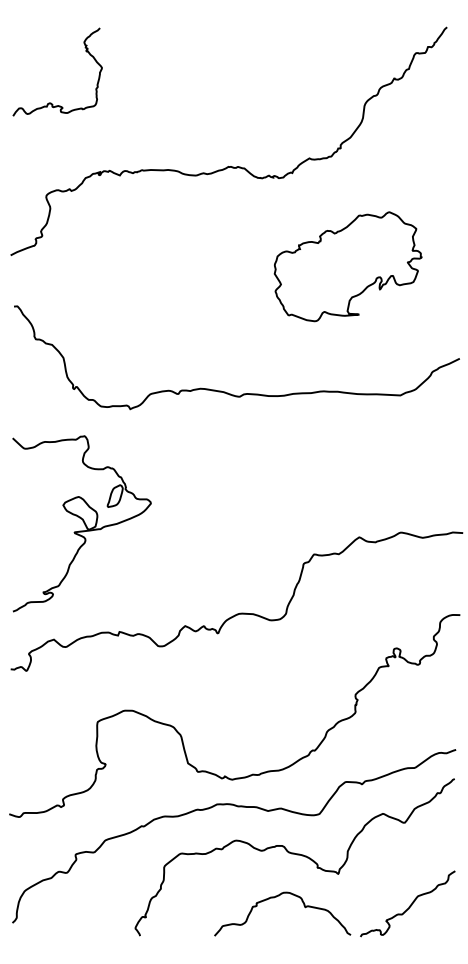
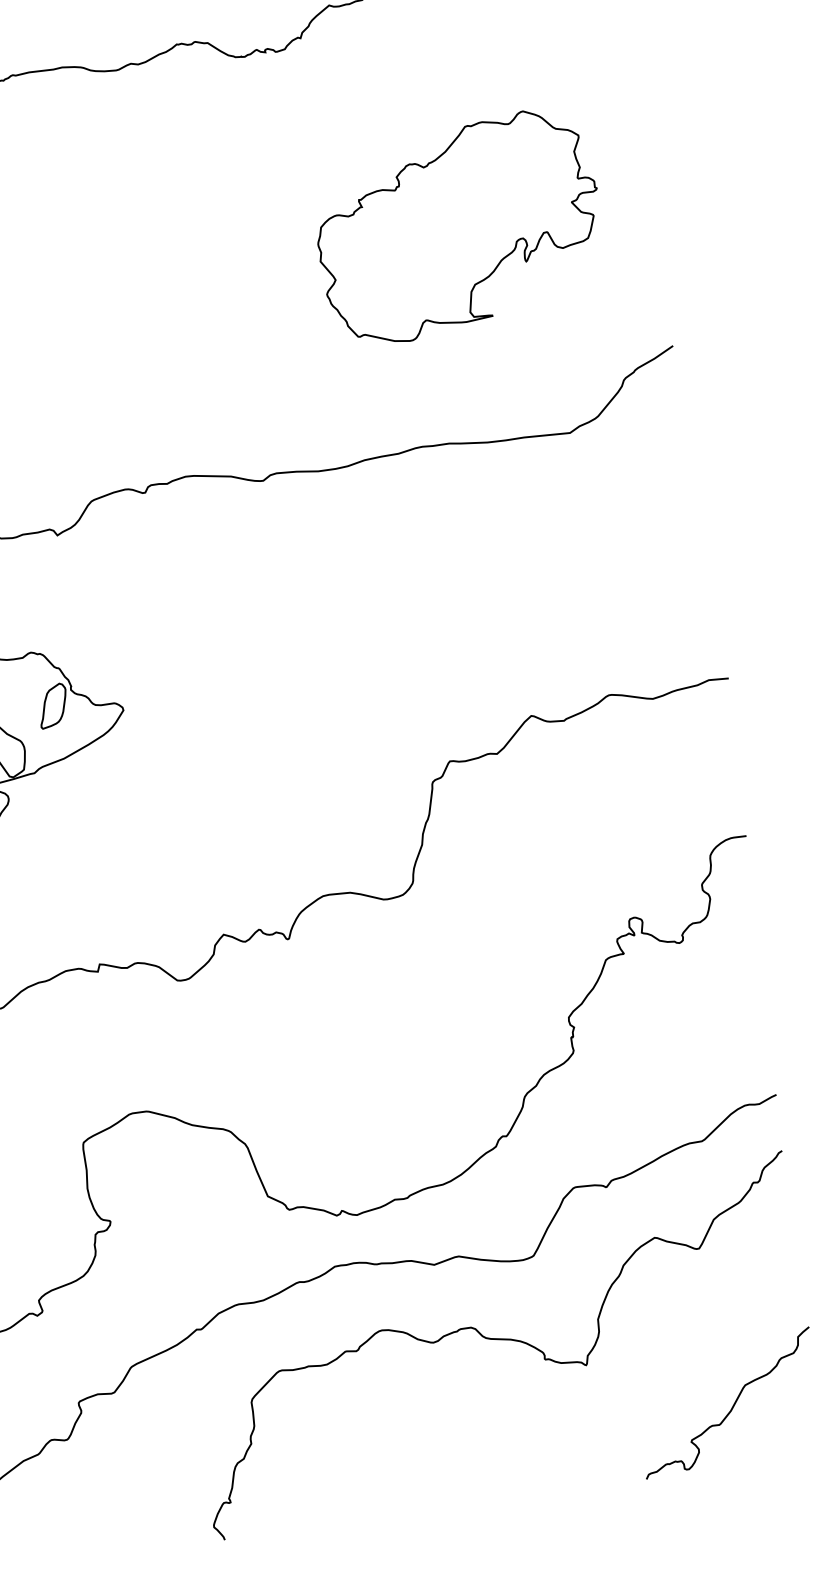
part: (347, 266) -> (457, 226), moved
curve: (274, 898) -> (471, 1430), removed

